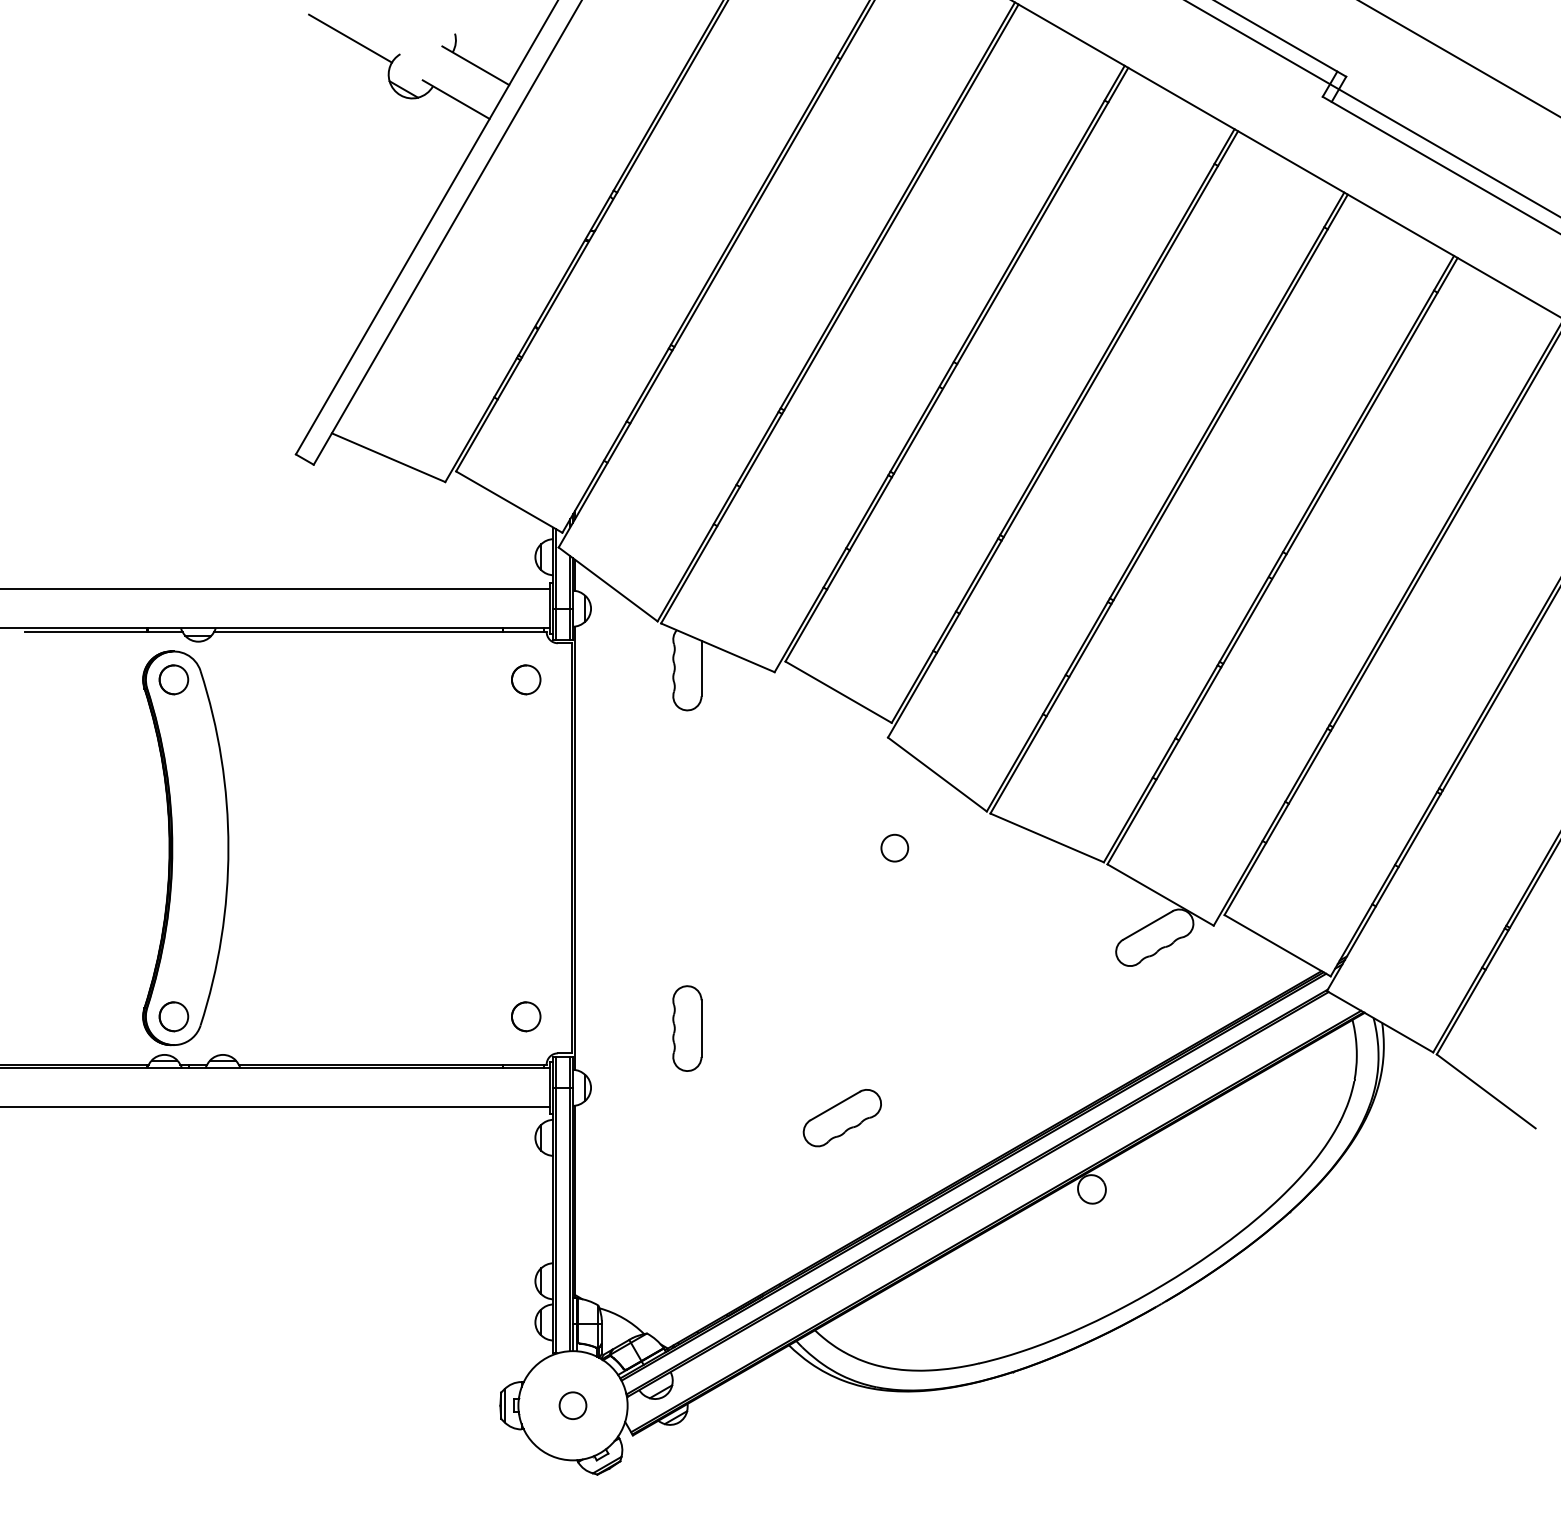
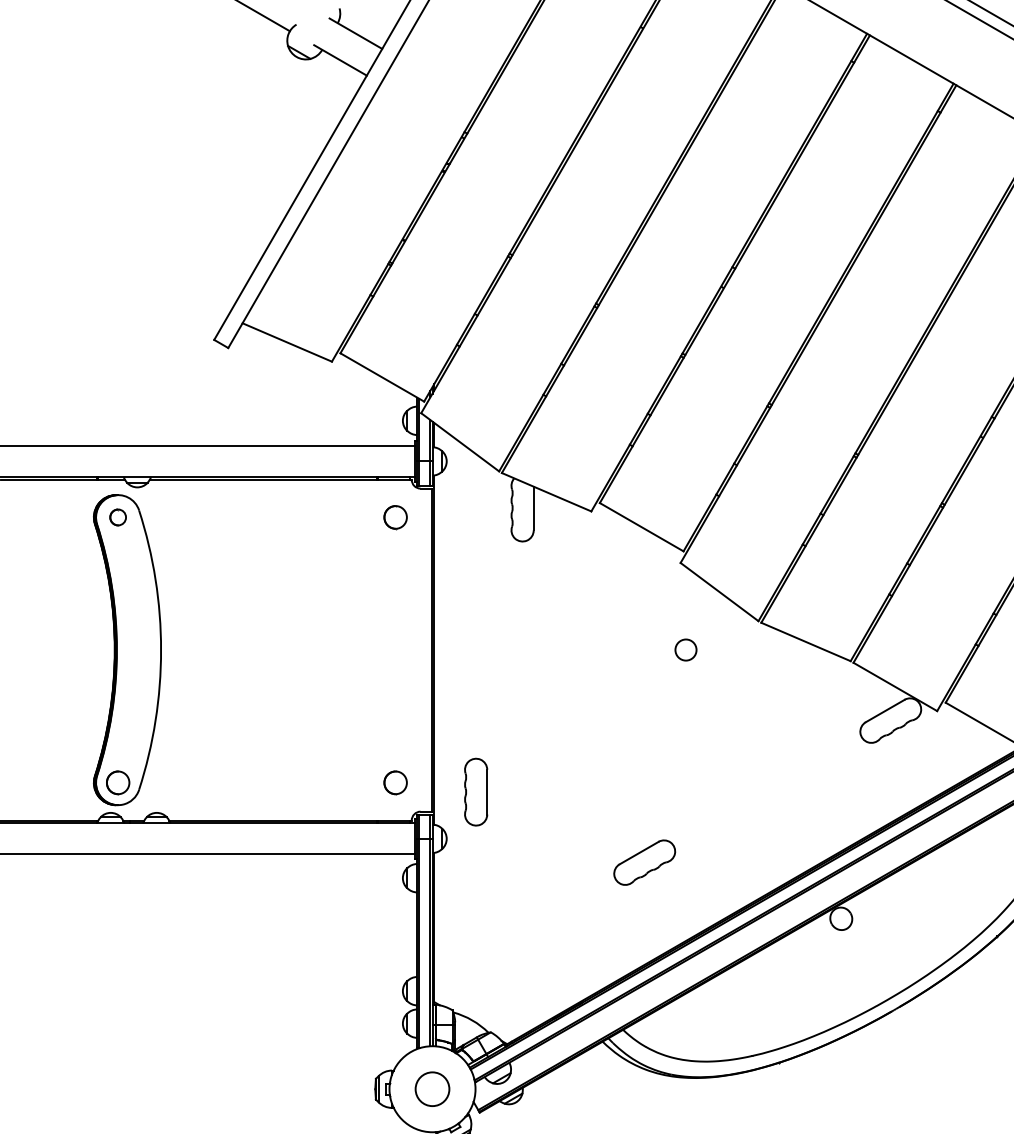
part: (173, 679) -> (117, 517), size x0.7
part: (687, 1028) -> (476, 792), moved
circle: (572, 1405) -> (432, 1089), size x1.6

